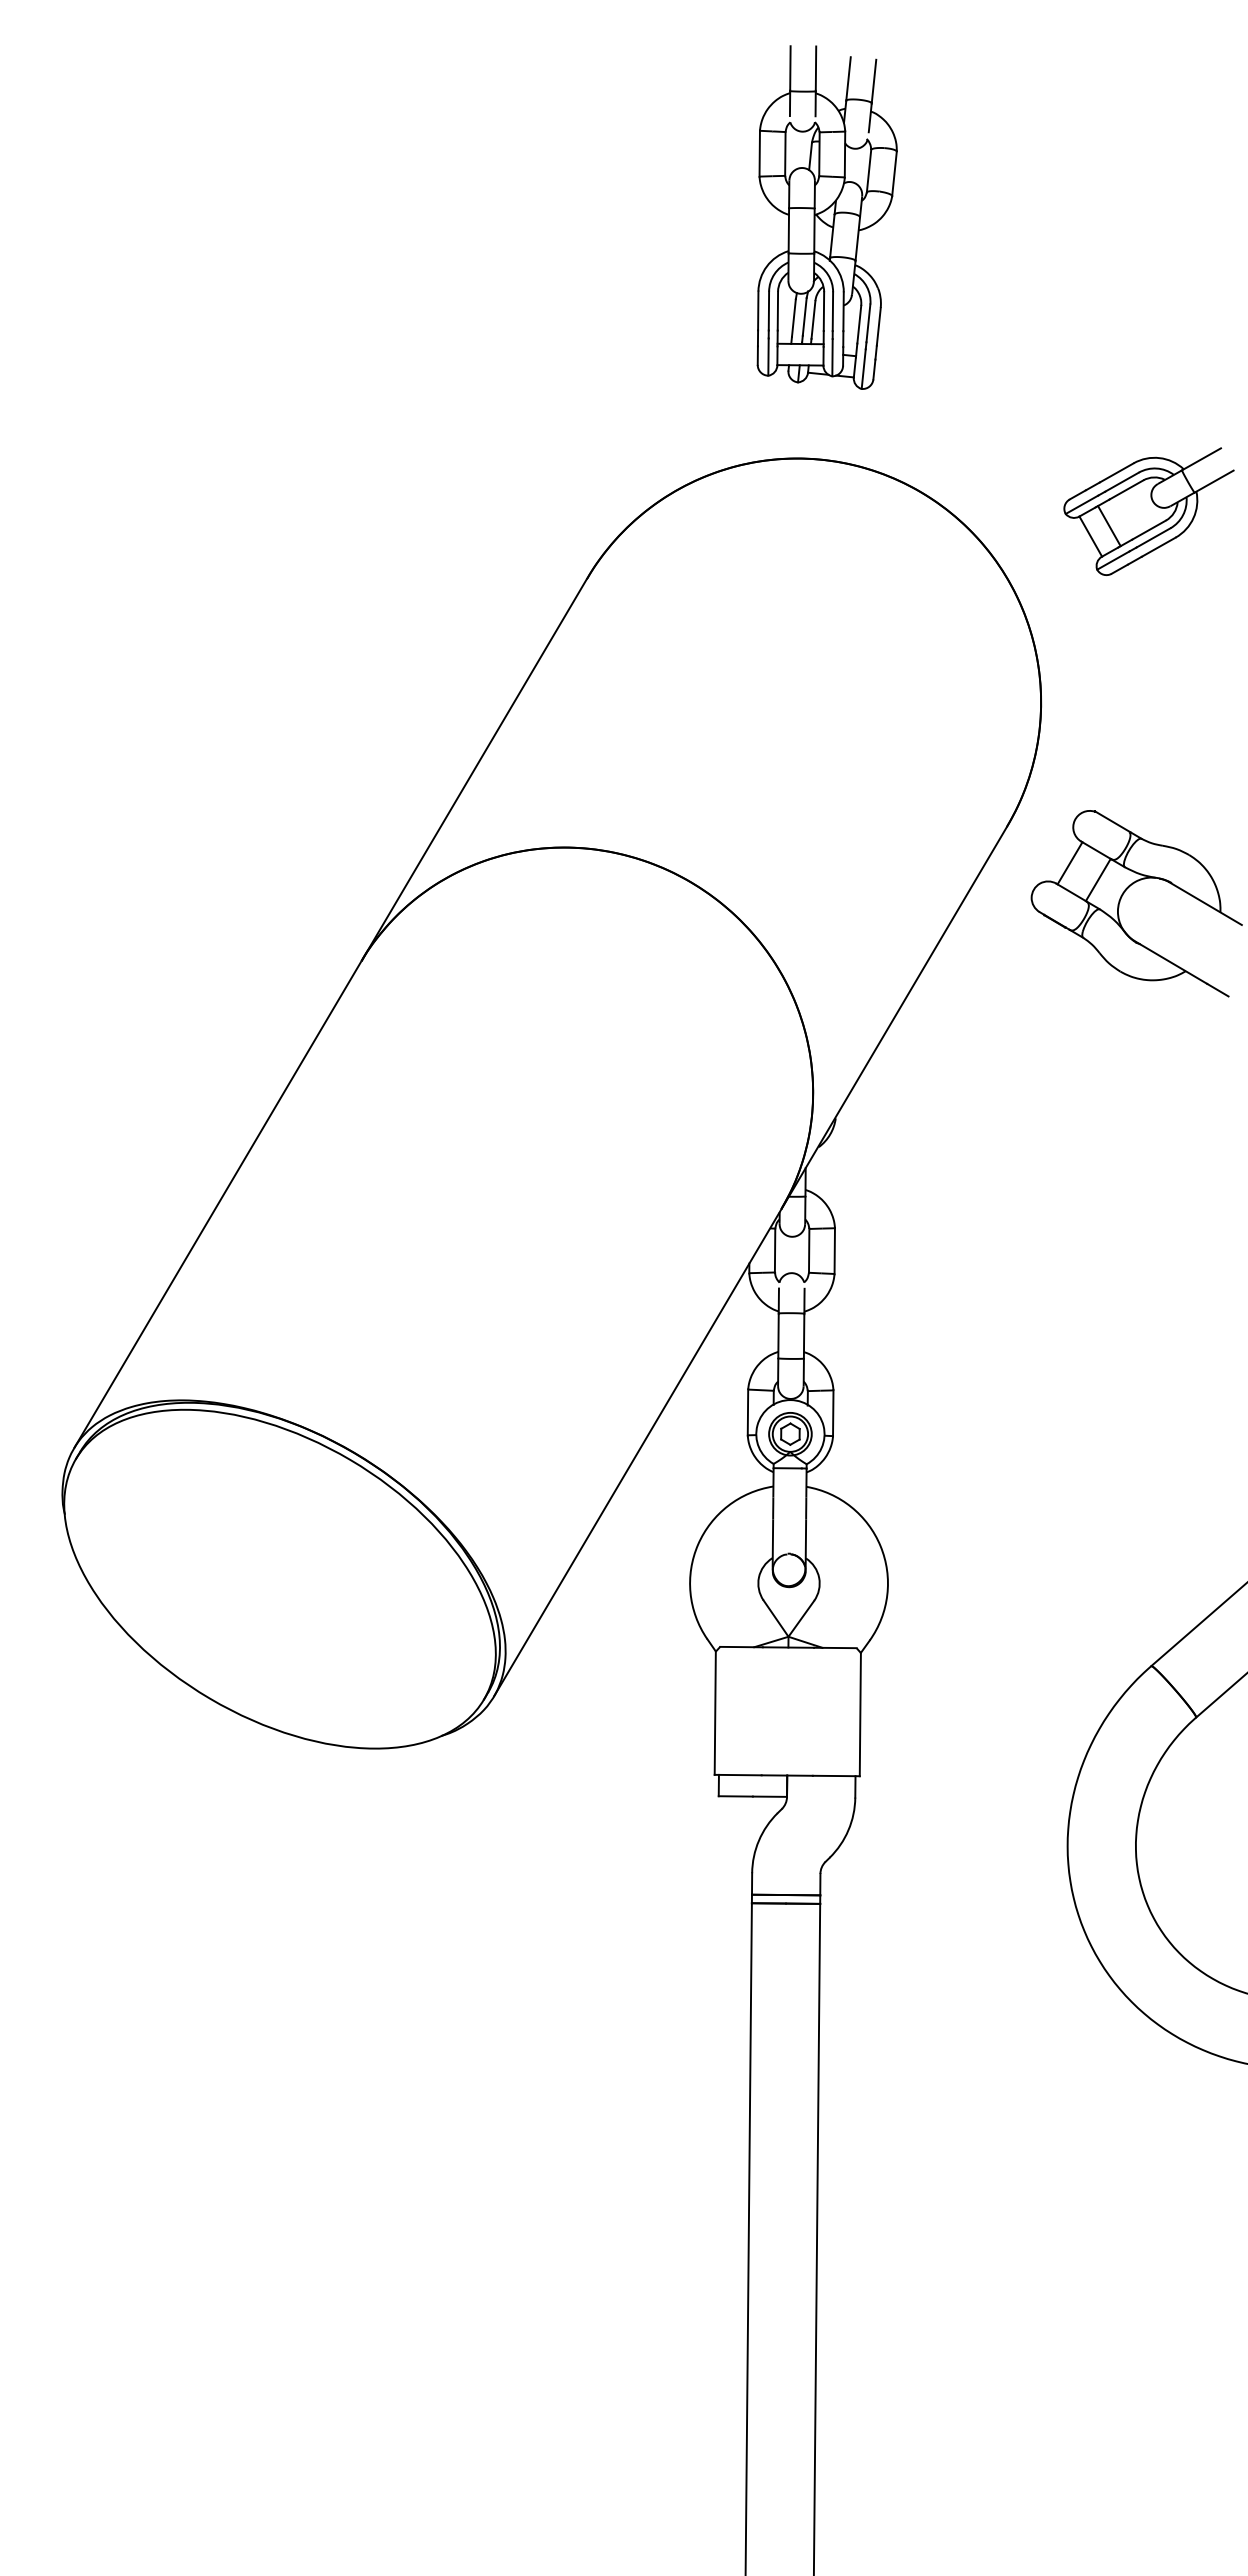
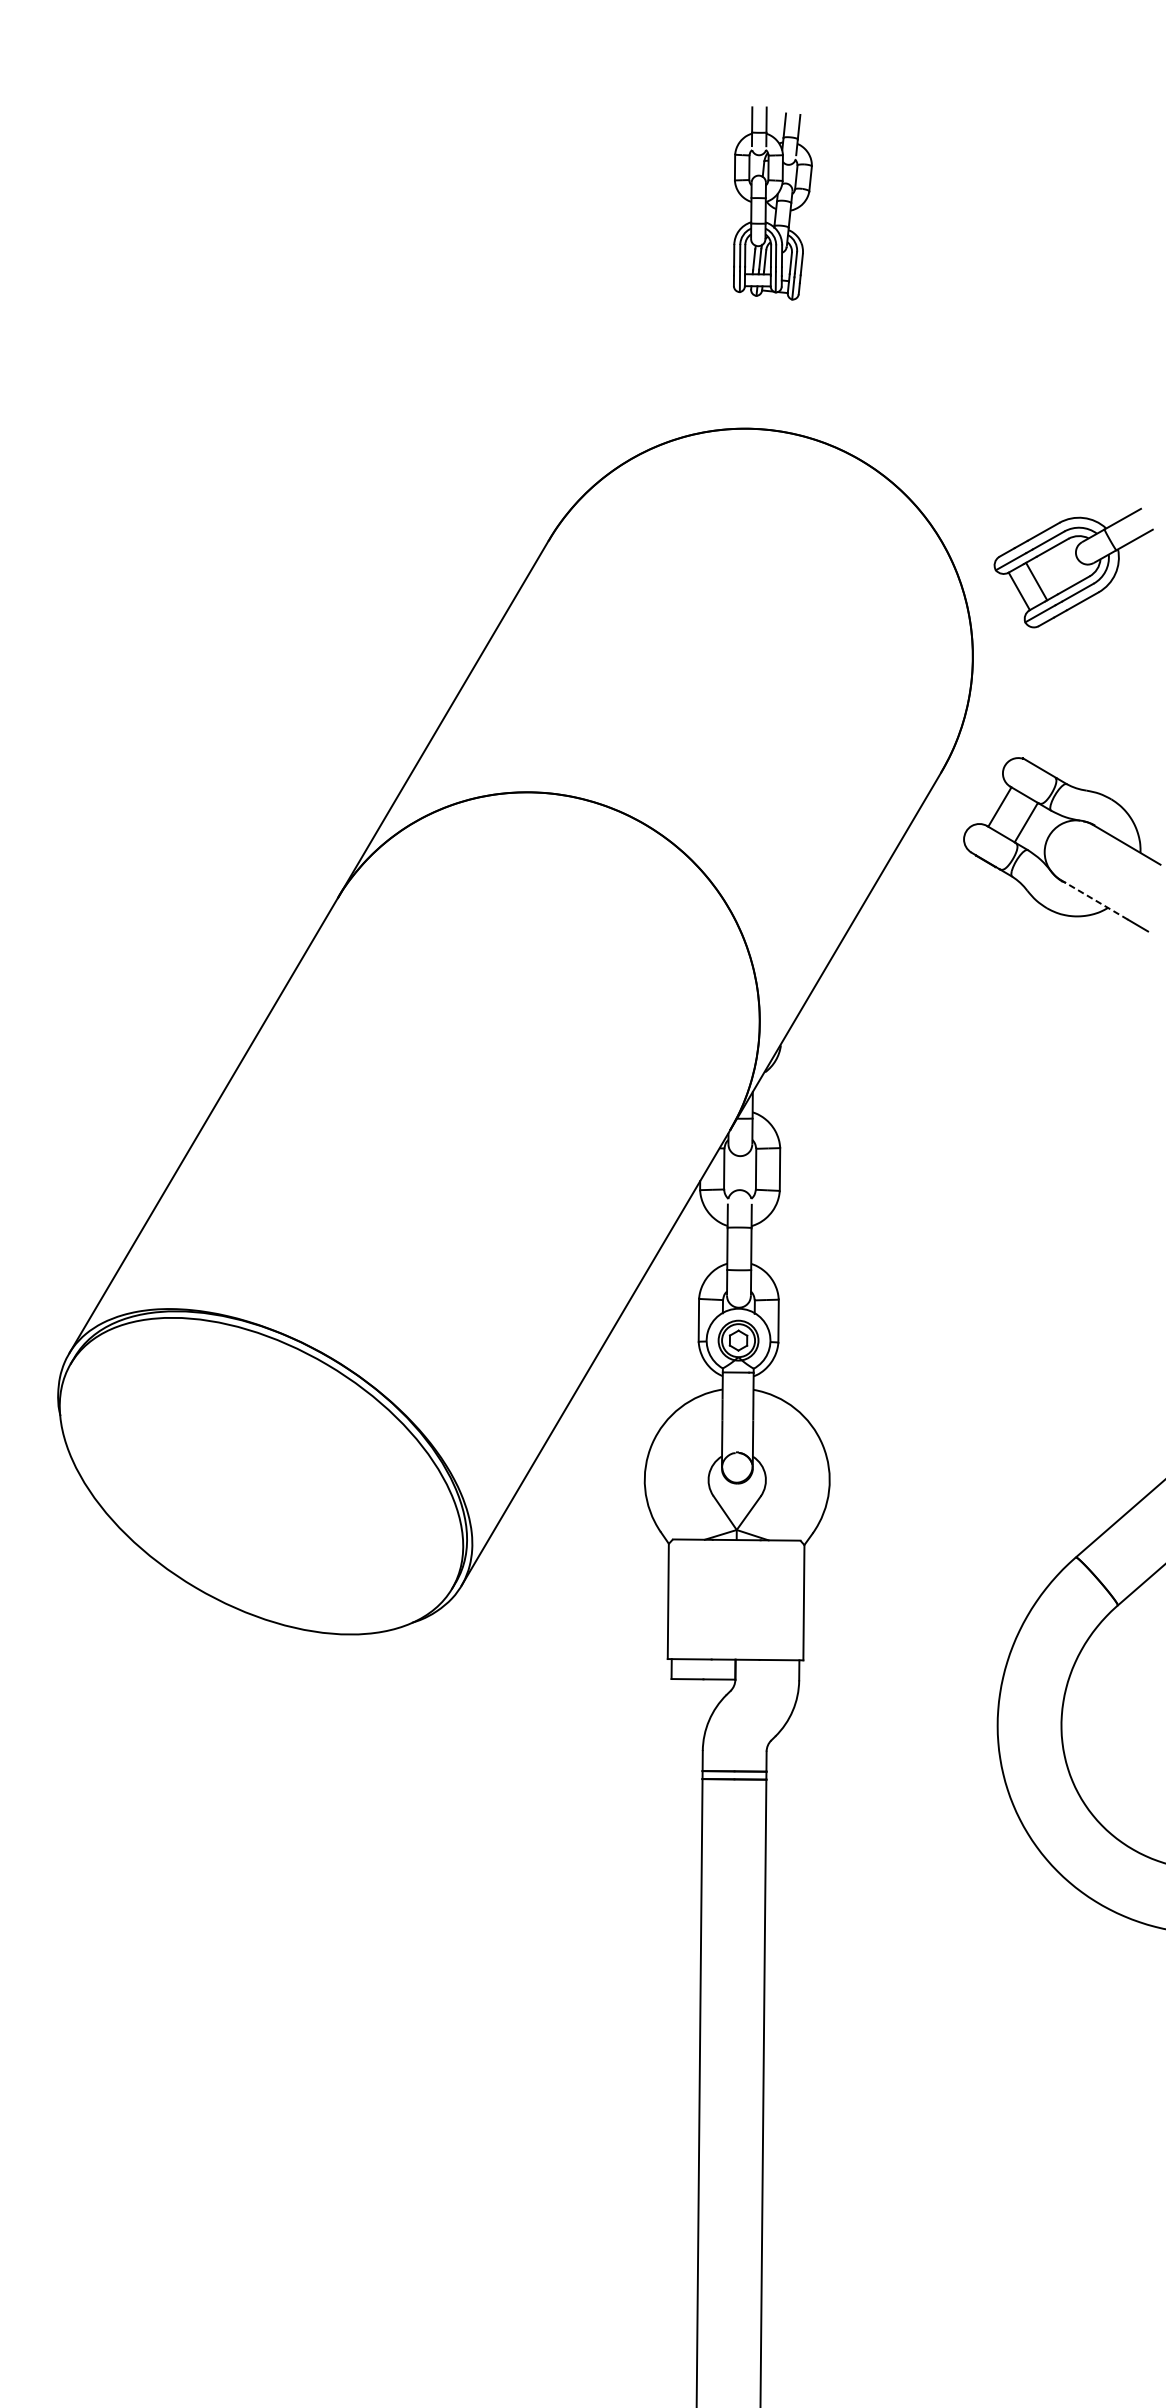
part: (826, 217) -> (772, 203), size x0.6
part: (1148, 511) -> (1073, 567), moved
line: (1171, 962) -> (1094, 899), solid -> dashed

